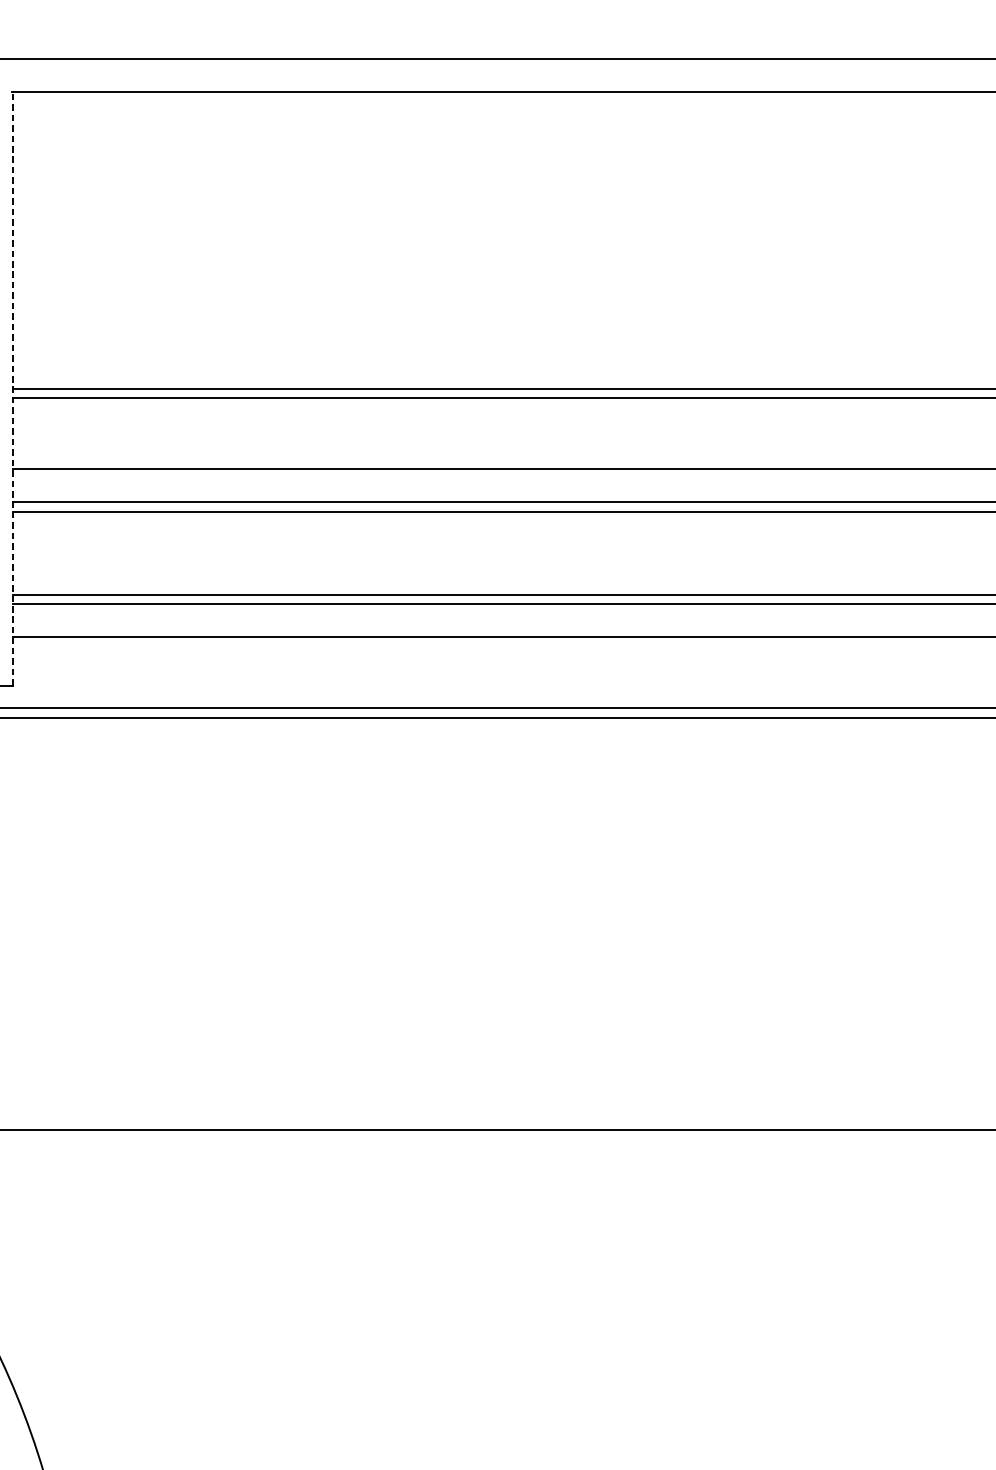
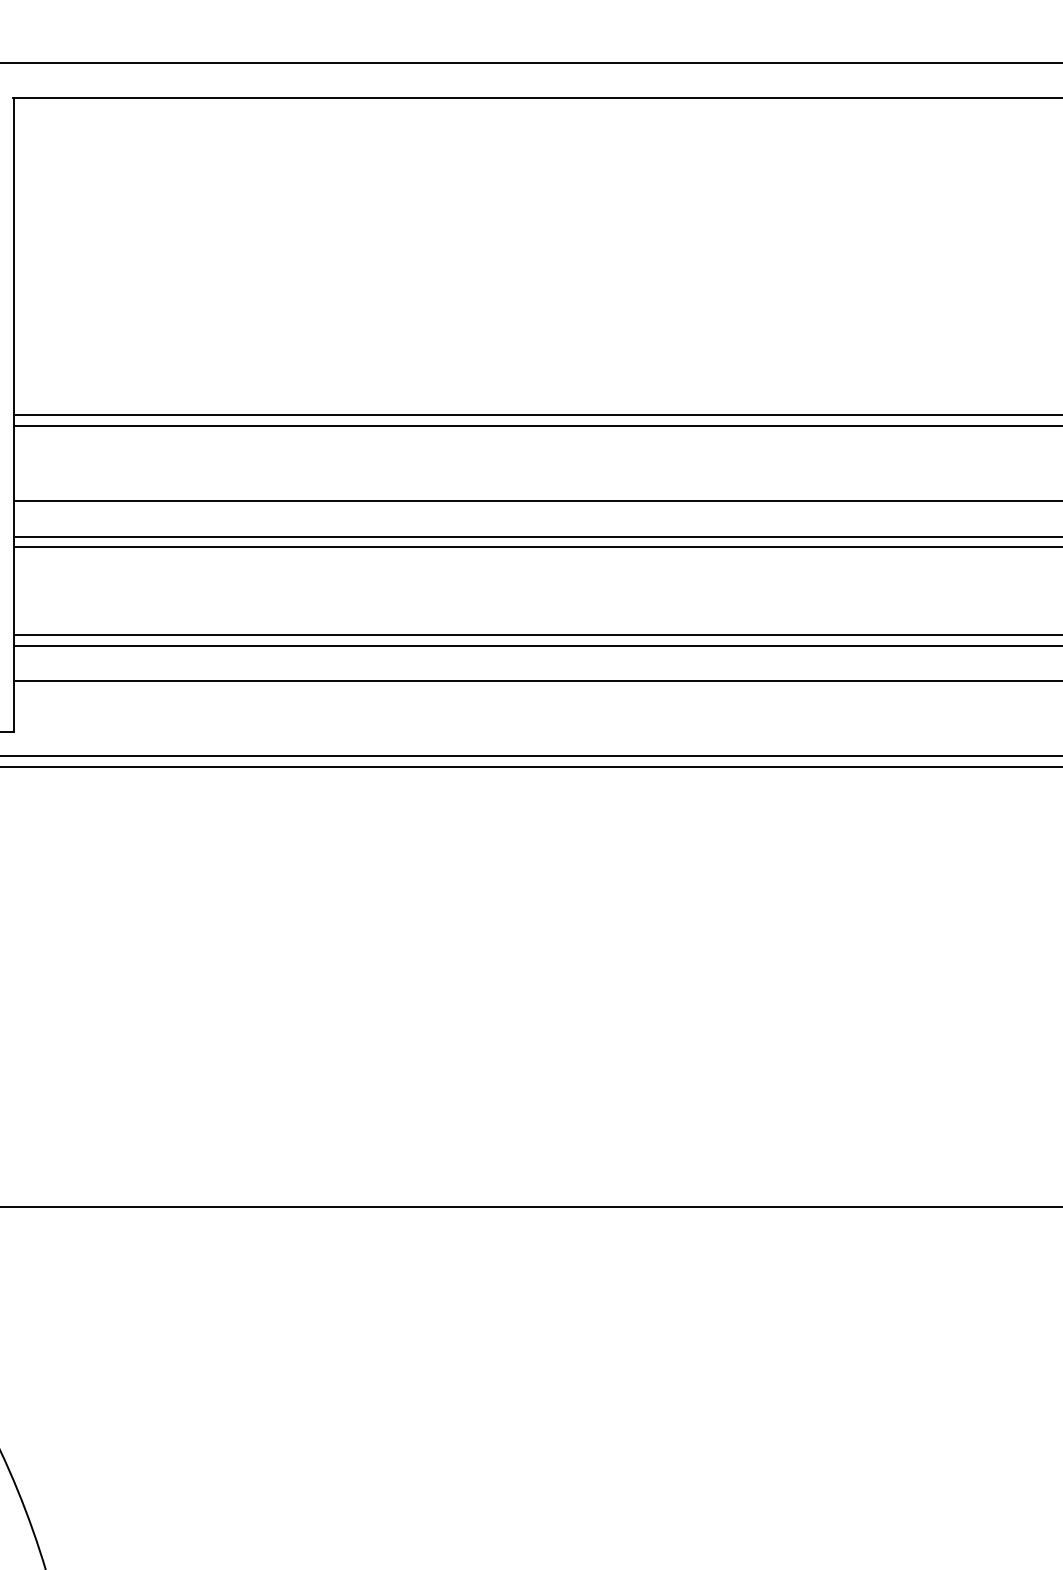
line: (12, 387) -> (13, 414), dashed -> solid

